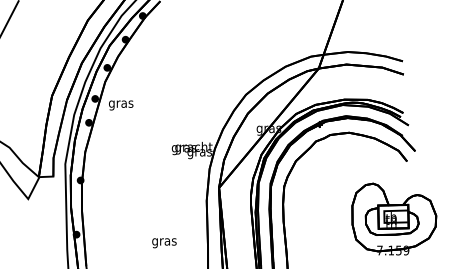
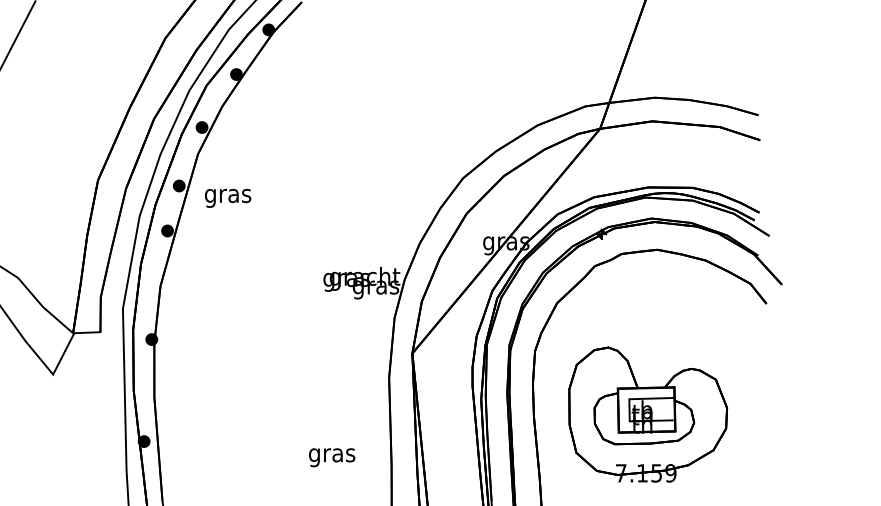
part: (394, 218) -> (648, 413), moved
text: (164, 243) -> (332, 458), moved

